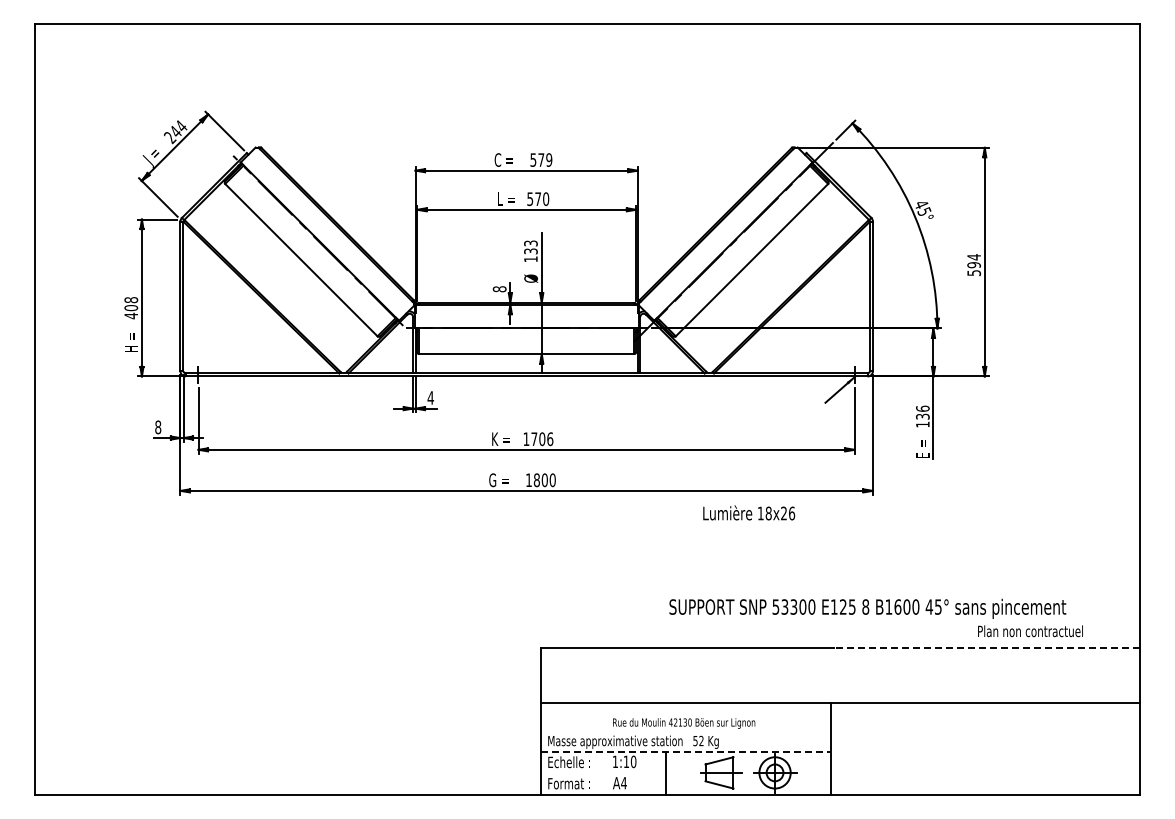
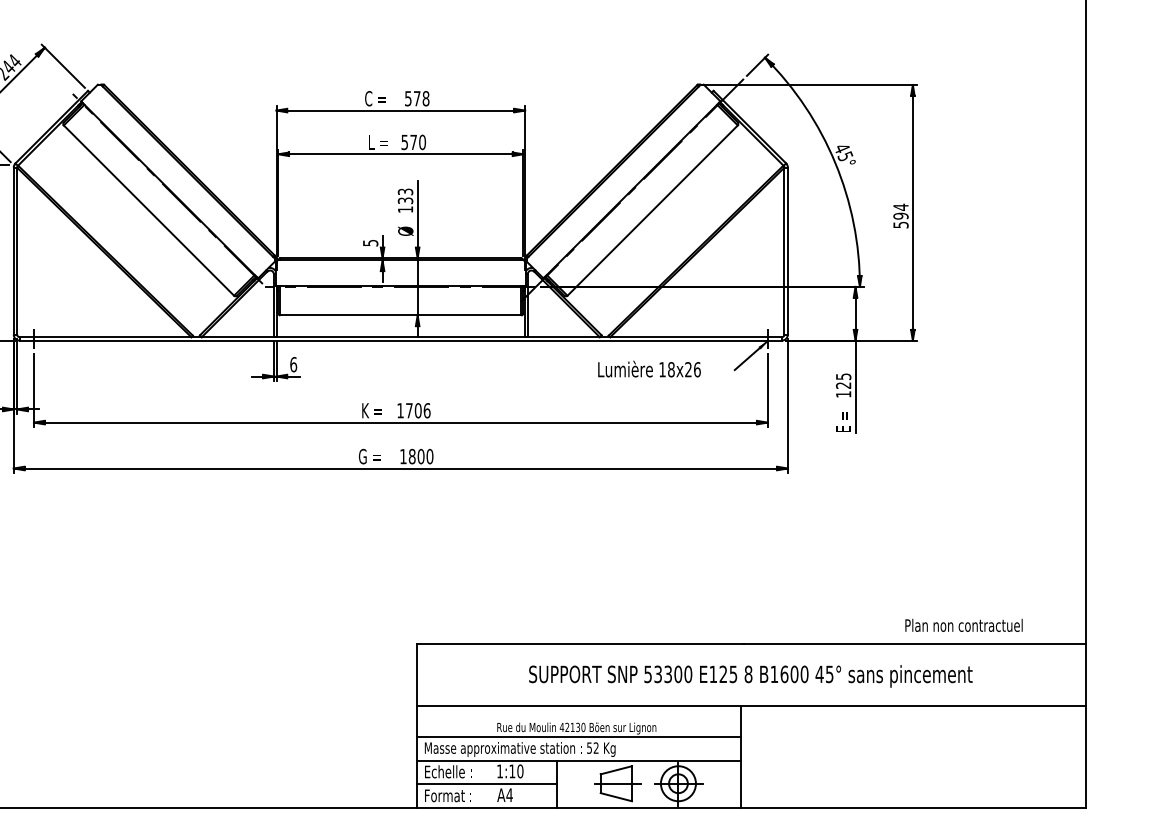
text: (549, 159) -> (426, 98), 579 -> 578
text: (499, 289) -> (370, 243), 8 -> 5
text: (430, 397) -> (293, 364), 4 -> 6
text: (922, 412) -> (843, 380), 136 -> 125
text: (749, 512) -> (649, 368), moved
text: (867, 608) -> (750, 675), moved
line: (986, 648) -> (914, 644), dashed -> solid
line: (685, 731) -> (578, 737), added
line: (685, 752) -> (578, 760), dashed -> solid
line: (603, 773) -> (486, 784), added

